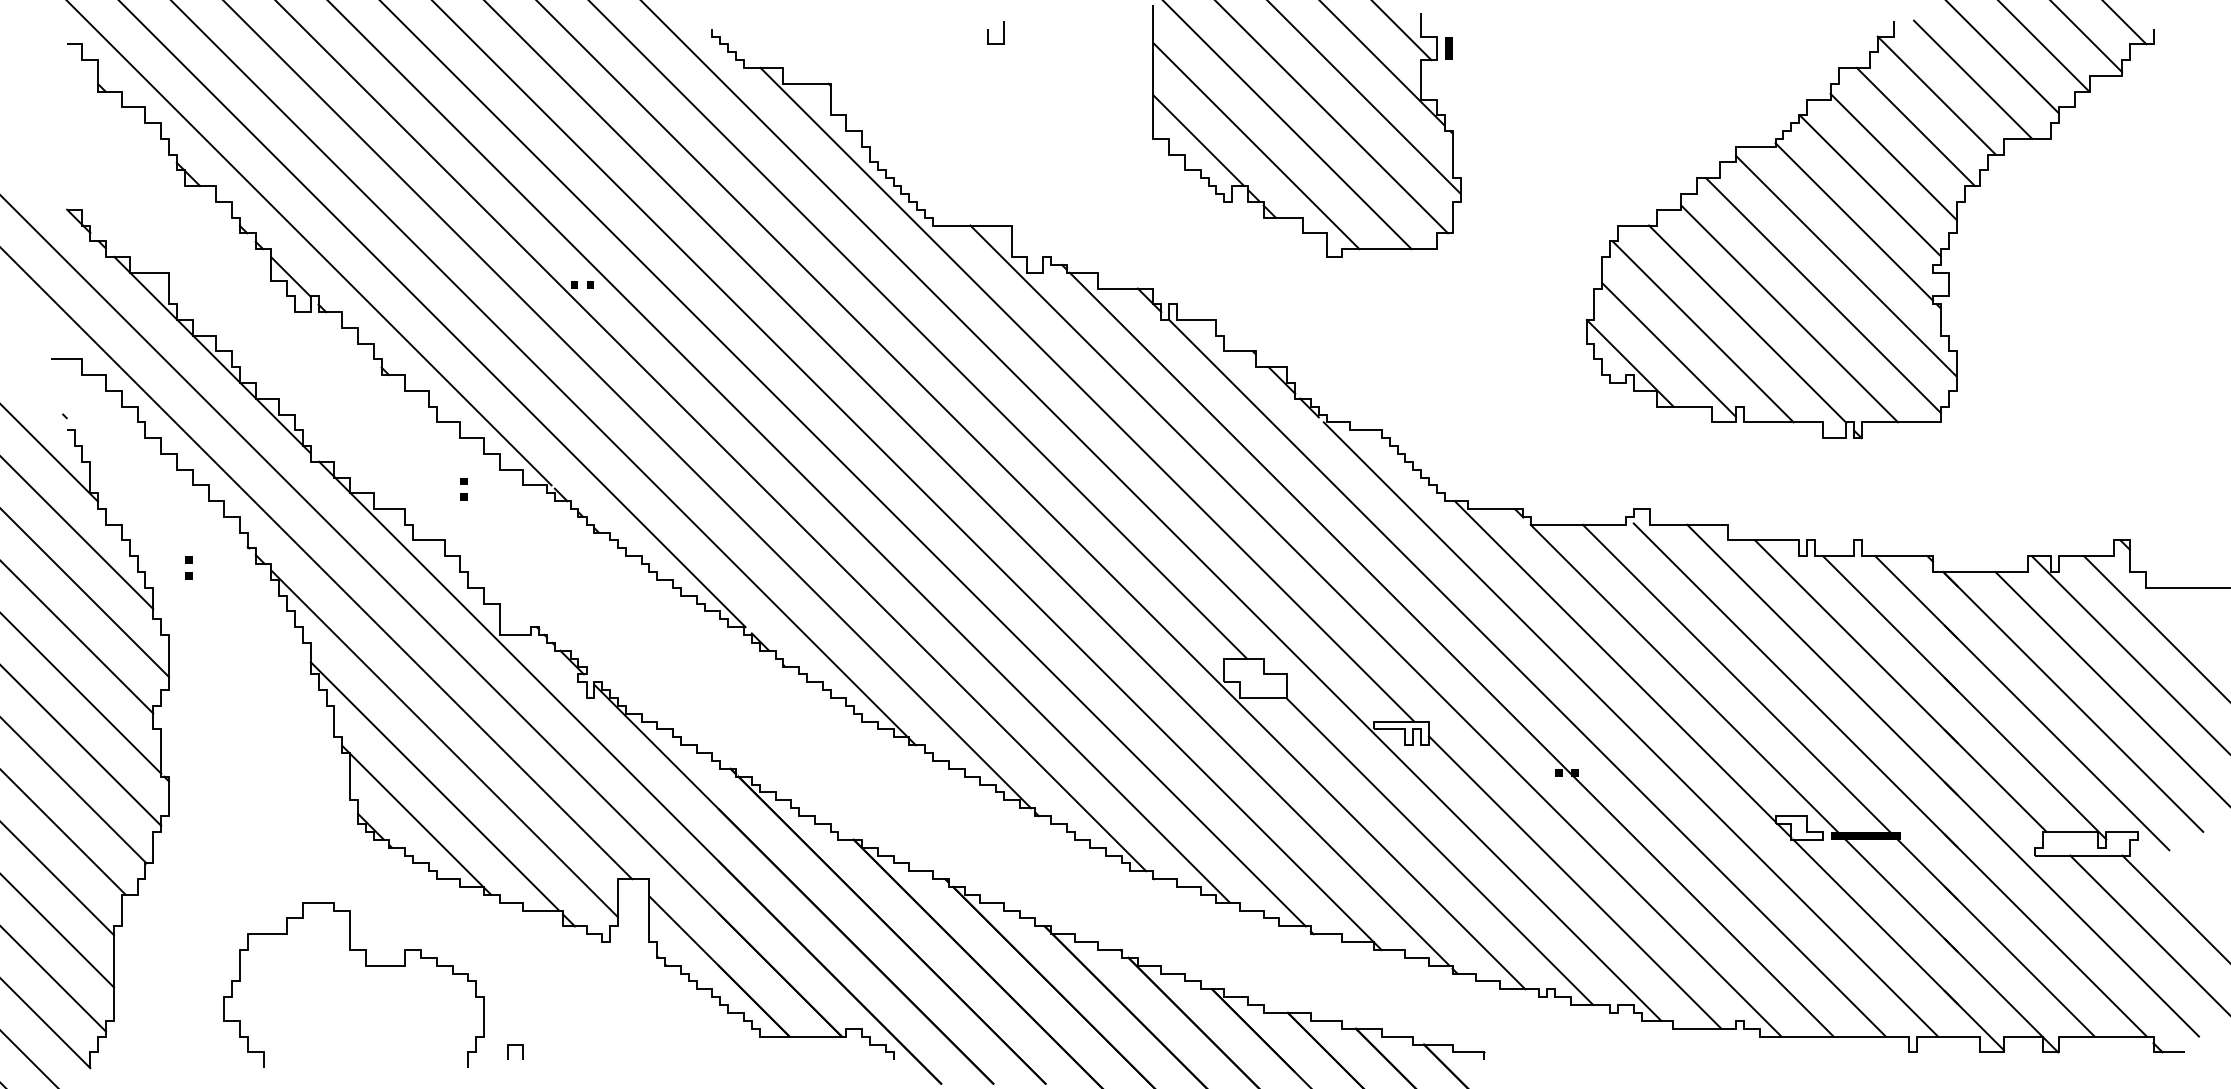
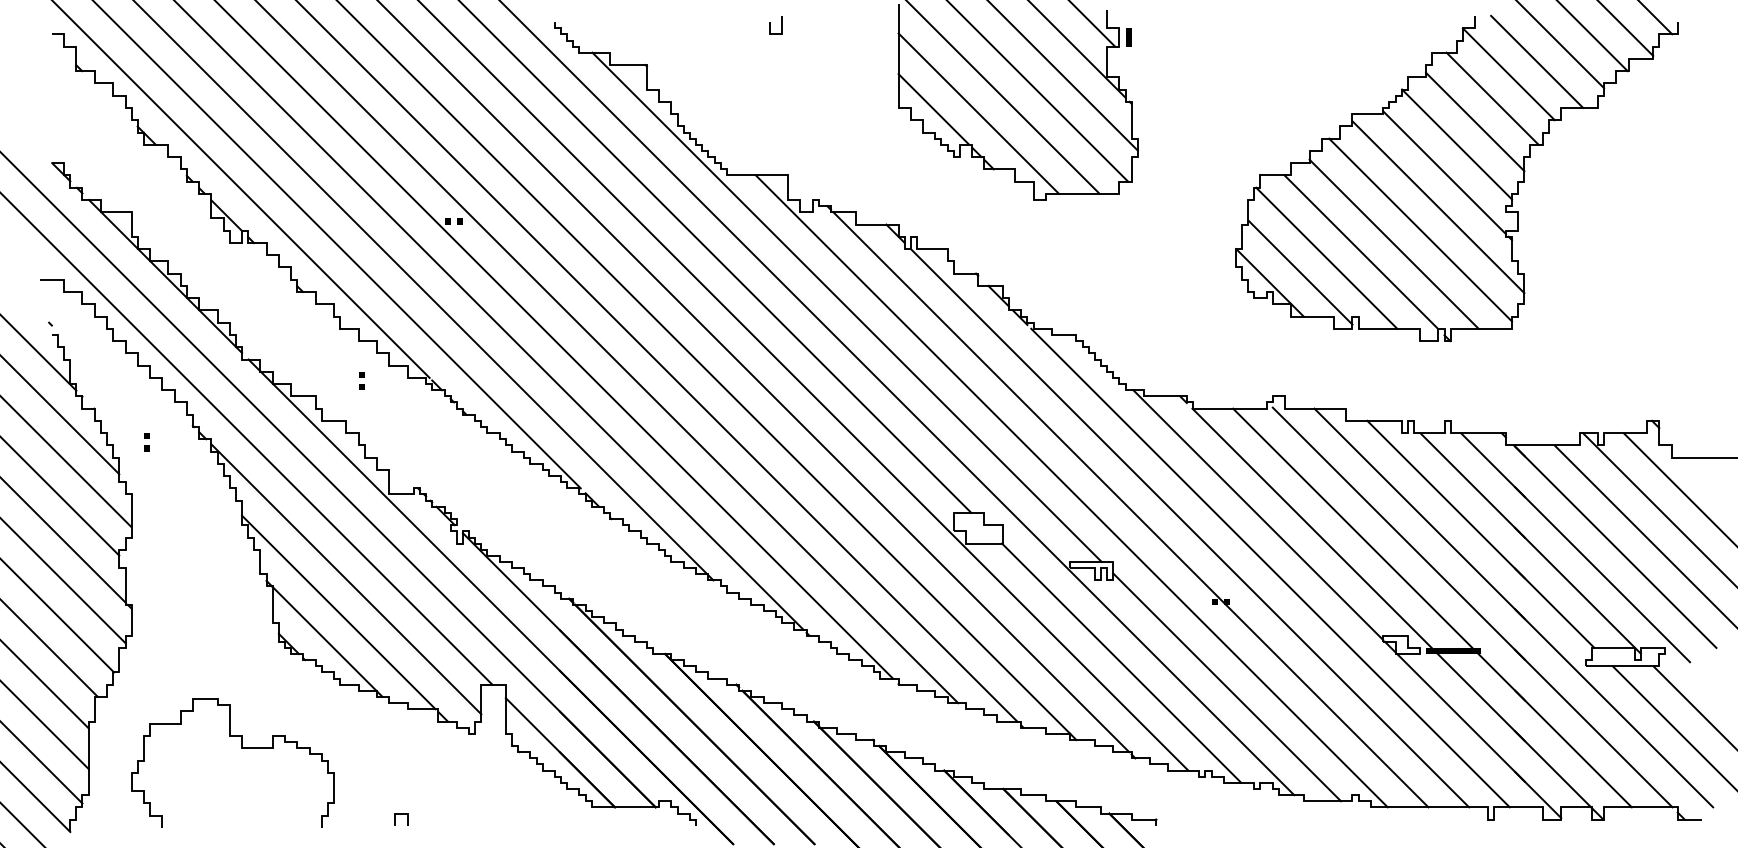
curve: (365, 966) -> (241, 748), moved

